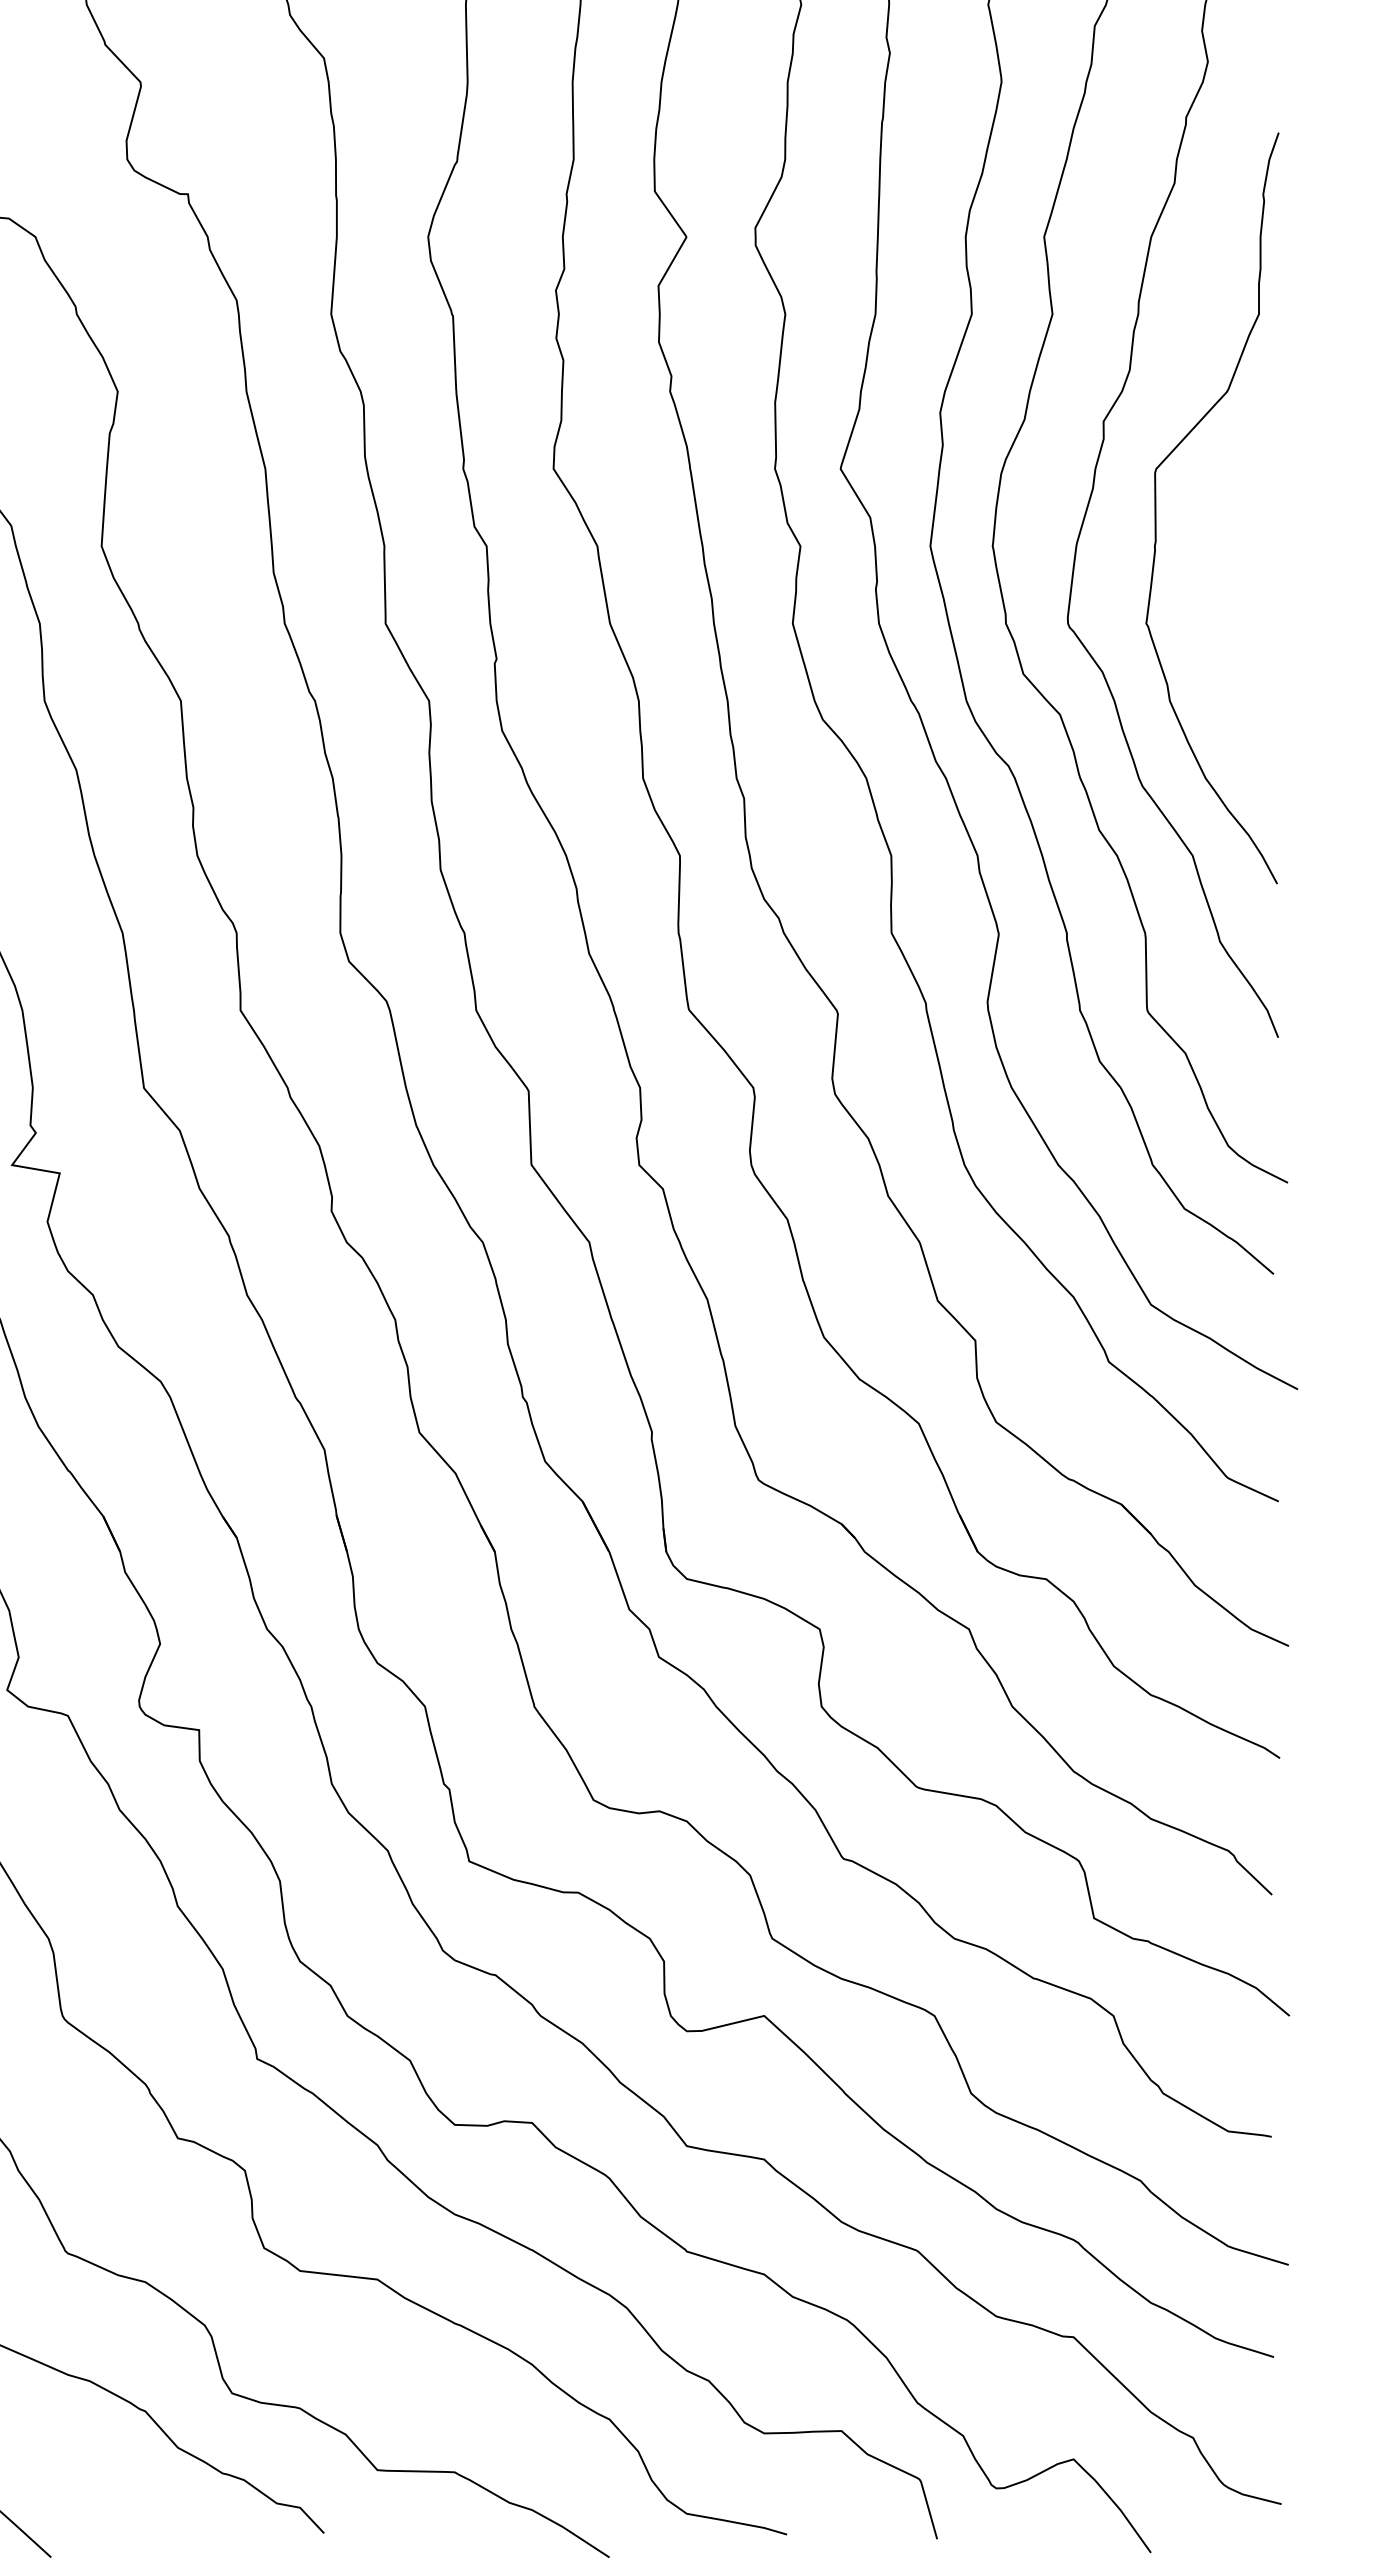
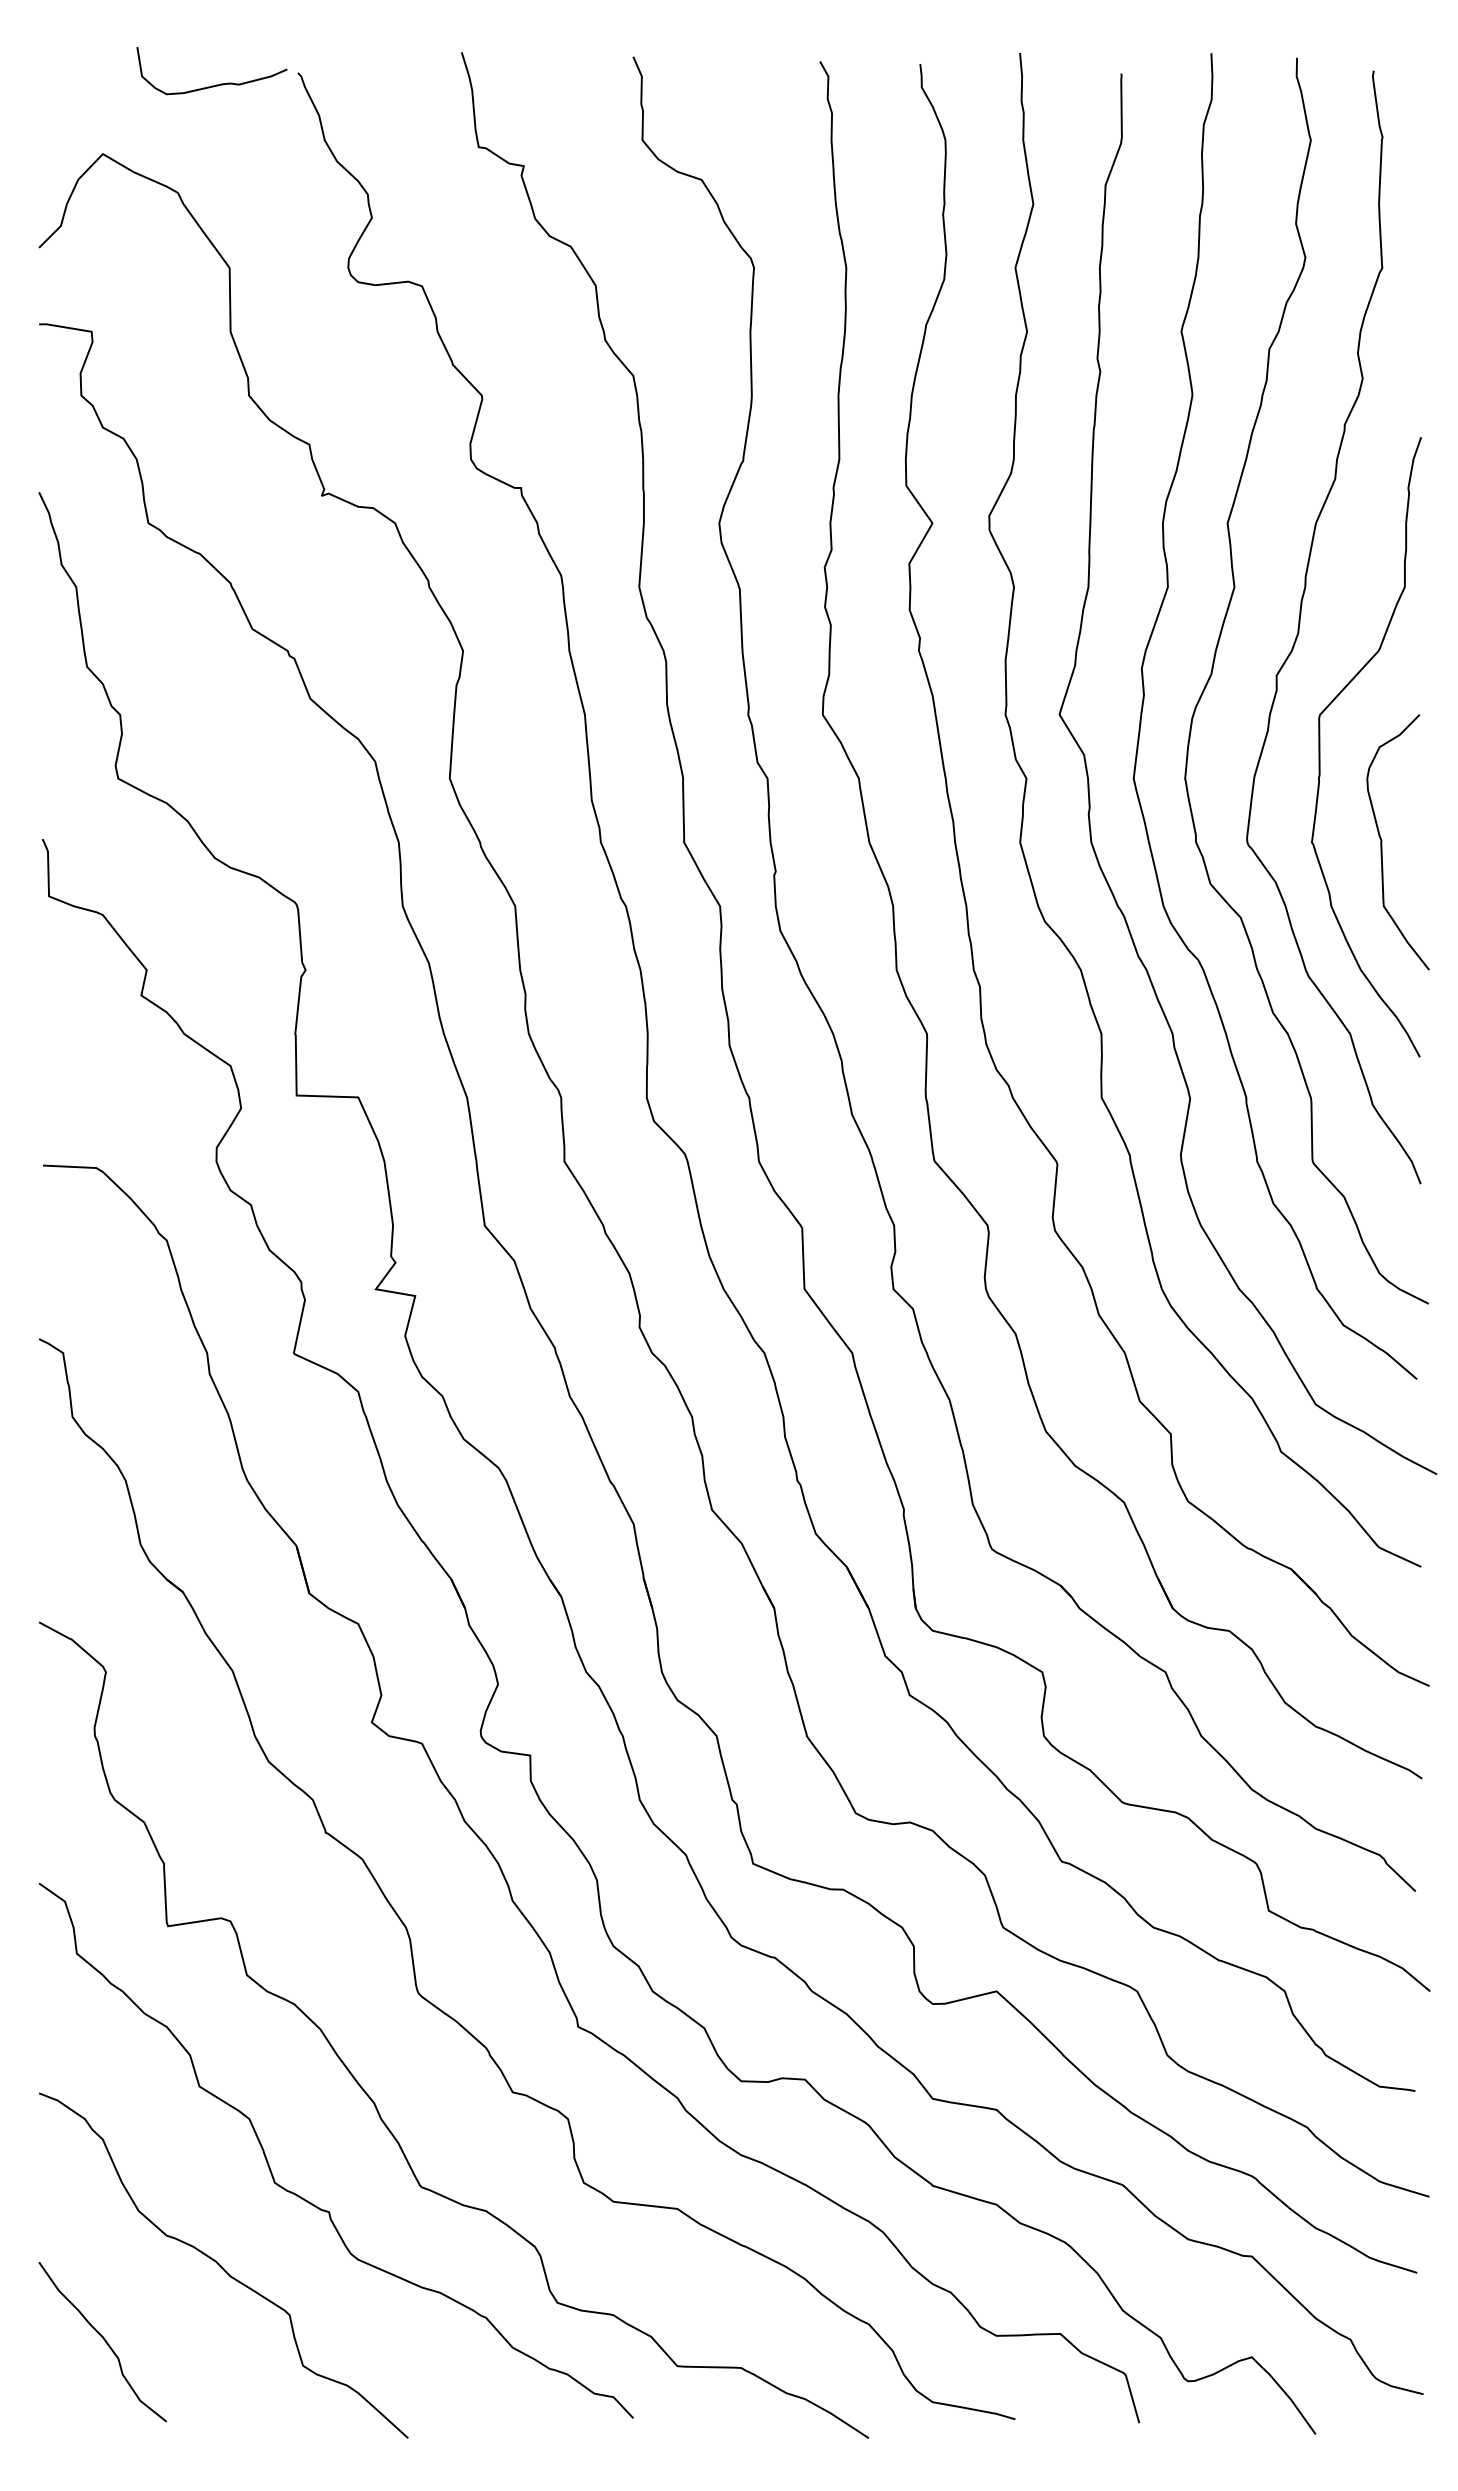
curve: (1231, 623) -> (1382, 842), added

